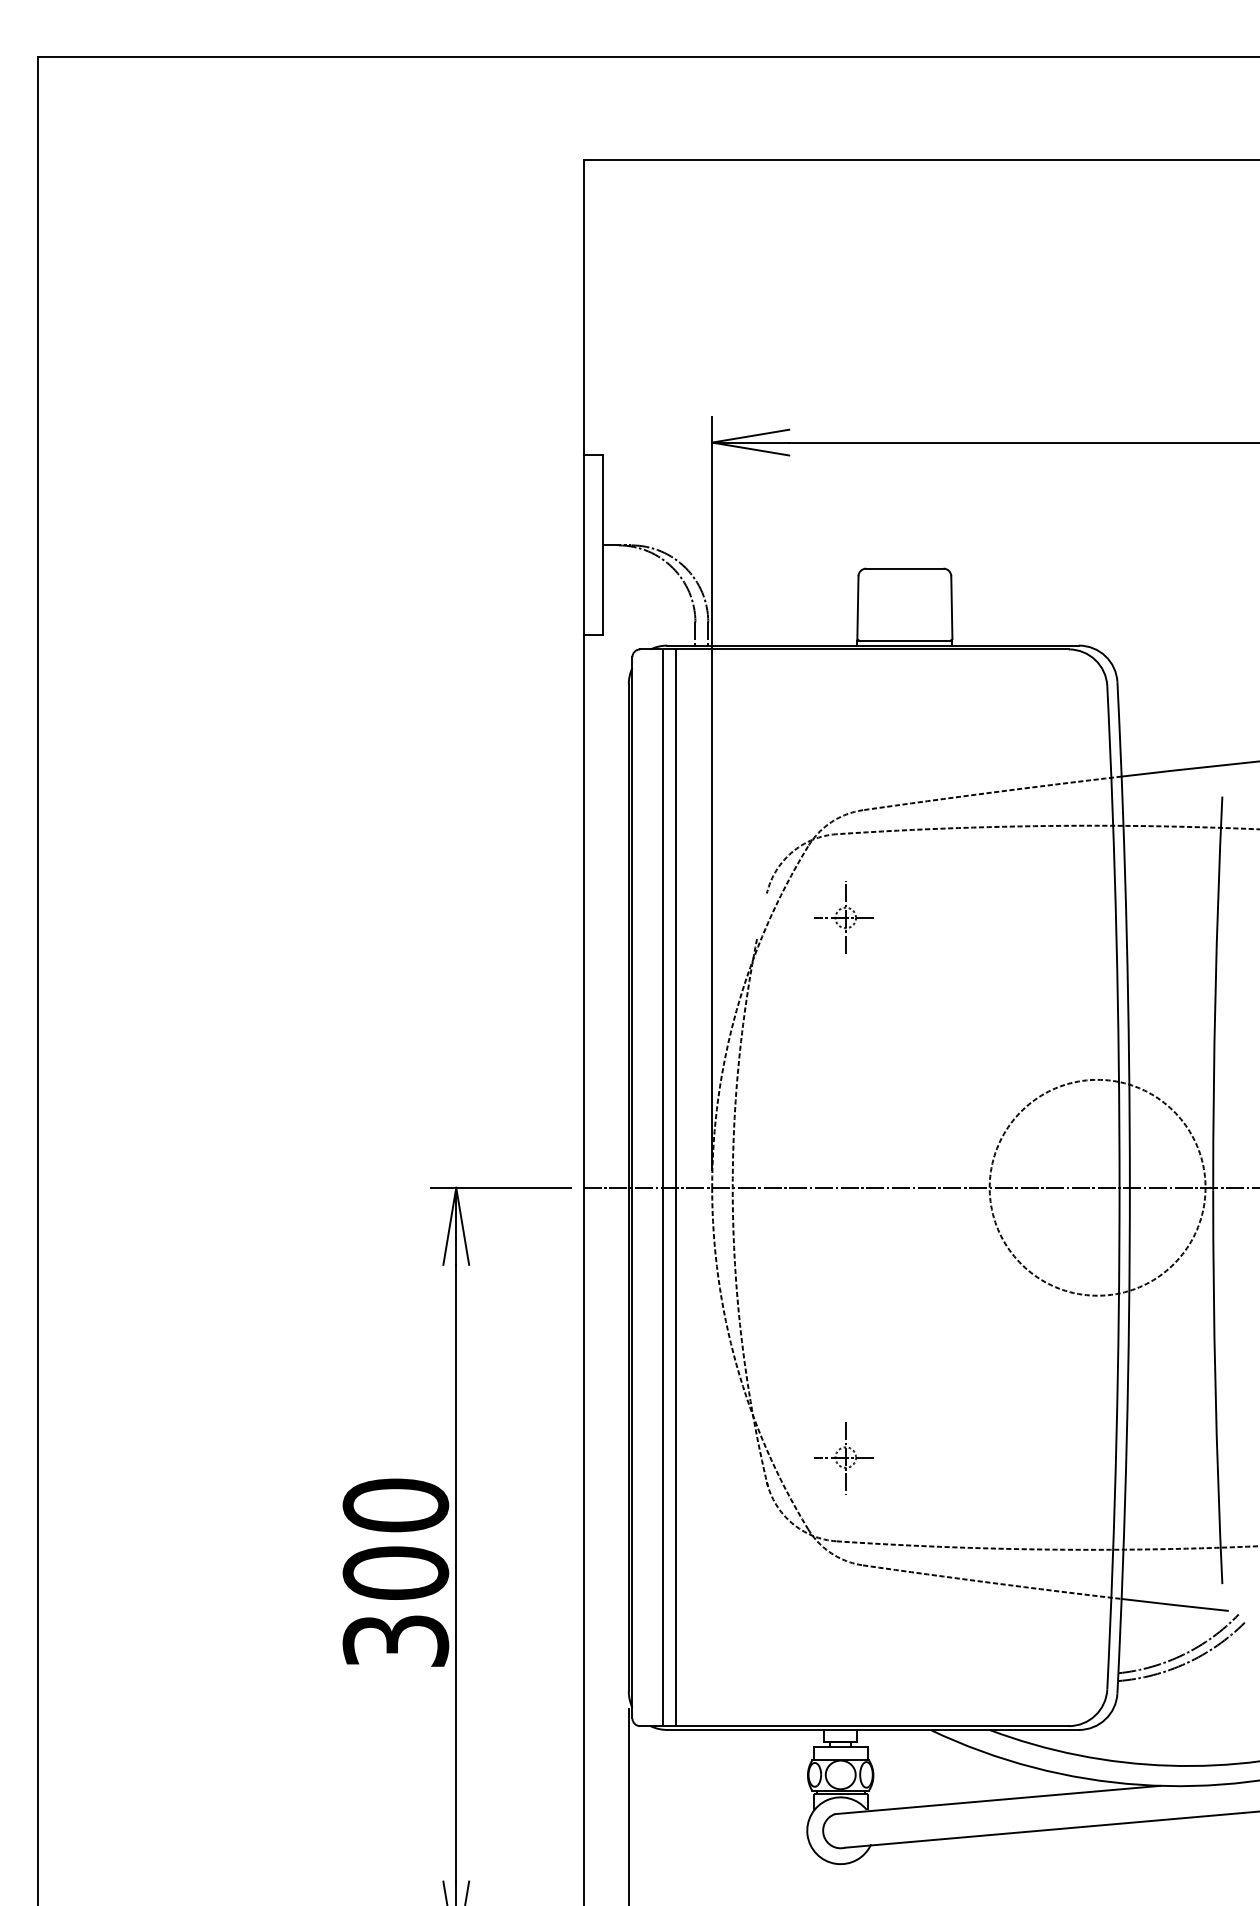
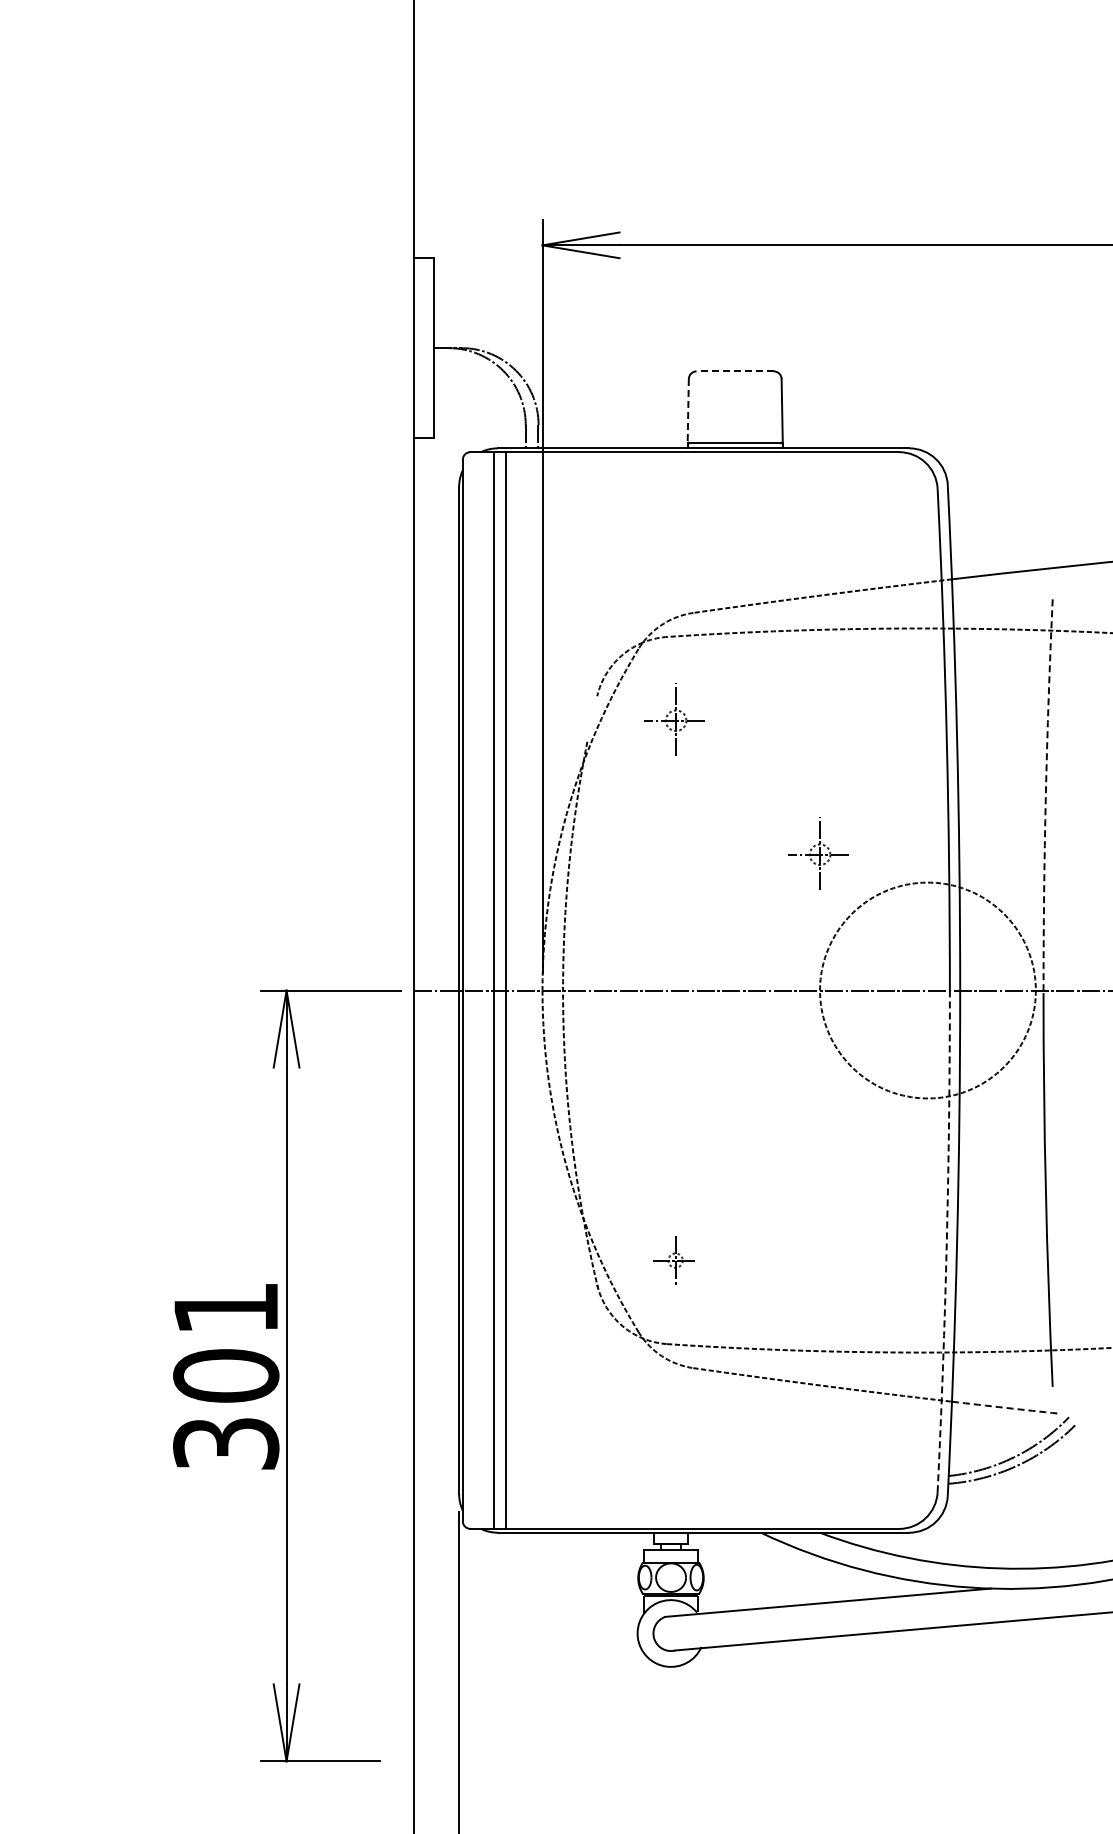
line: (904, 568) -> (734, 371), solid -> dashed
line: (857, 608) -> (687, 411), solid -> dashed
arc: (1215, 993) -> (1045, 796), solid -> dashed
part: (987, 1051) -> (817, 854), added
arc: (1116, 1438) -> (946, 1241), solid -> dashed
part: (843, 1458) -> (673, 1261), size x0.7
text: (395, 1505) -> (225, 1308), 300 -> 301
arc: (1175, 1605) -> (1005, 1408), solid -> dashed

